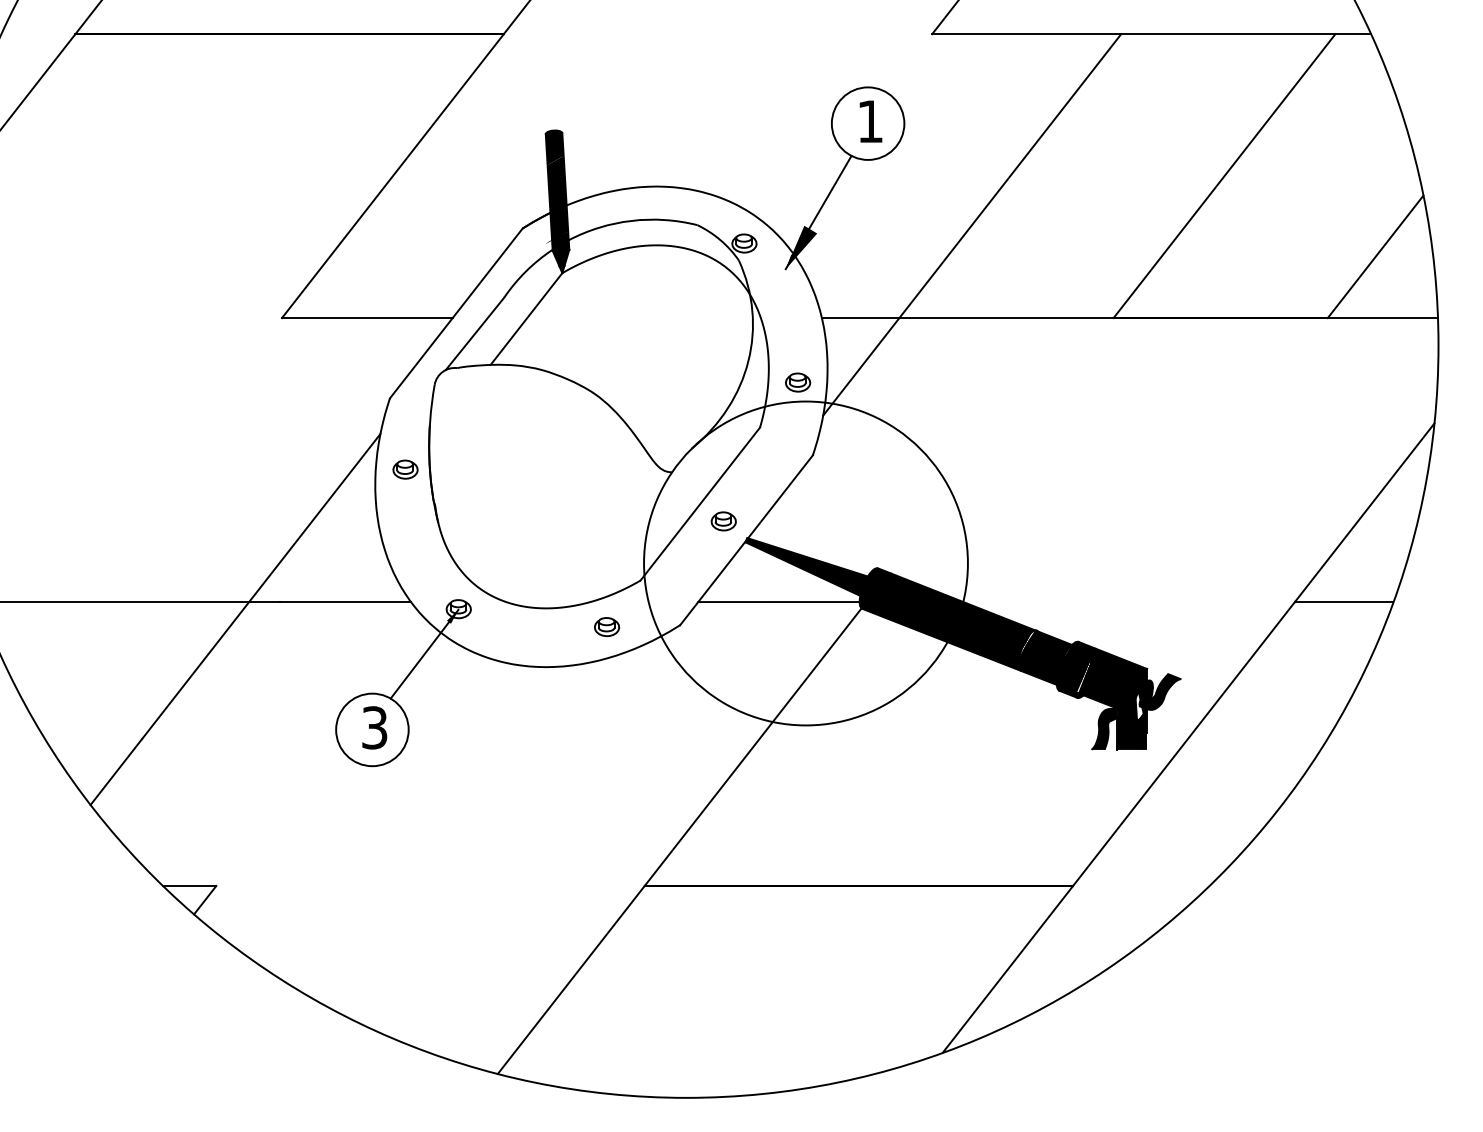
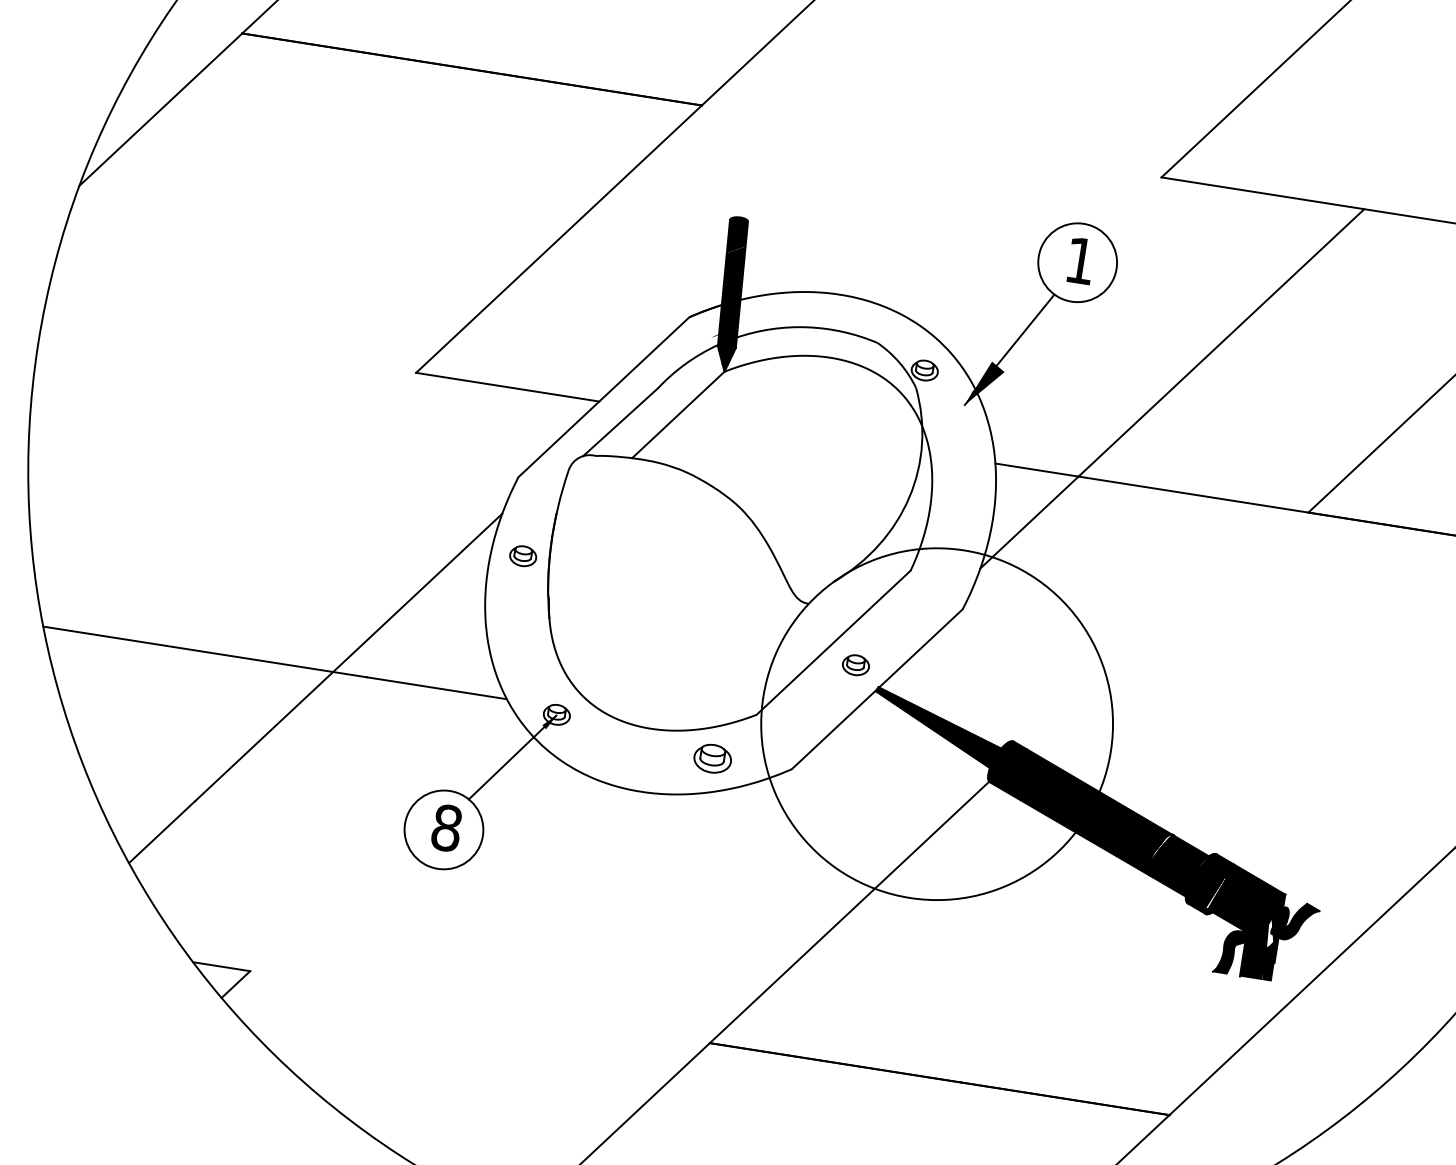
part: (798, 382) -> (959, 528), removed
line: (778, 602) -> (901, 761), removed
part: (607, 627) -> (713, 759), size x1.4
text: (374, 727) -> (446, 827), 3 -> 8

